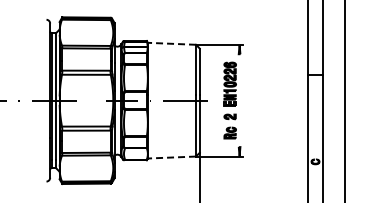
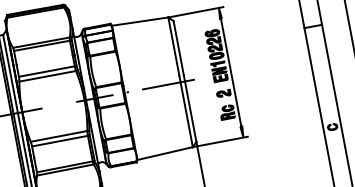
line: (171, 43) -> (139, 21), dashed -> solid
line: (239, 100) -> (231, 72), added
line: (171, 157) -> (164, 153), dashed -> solid

